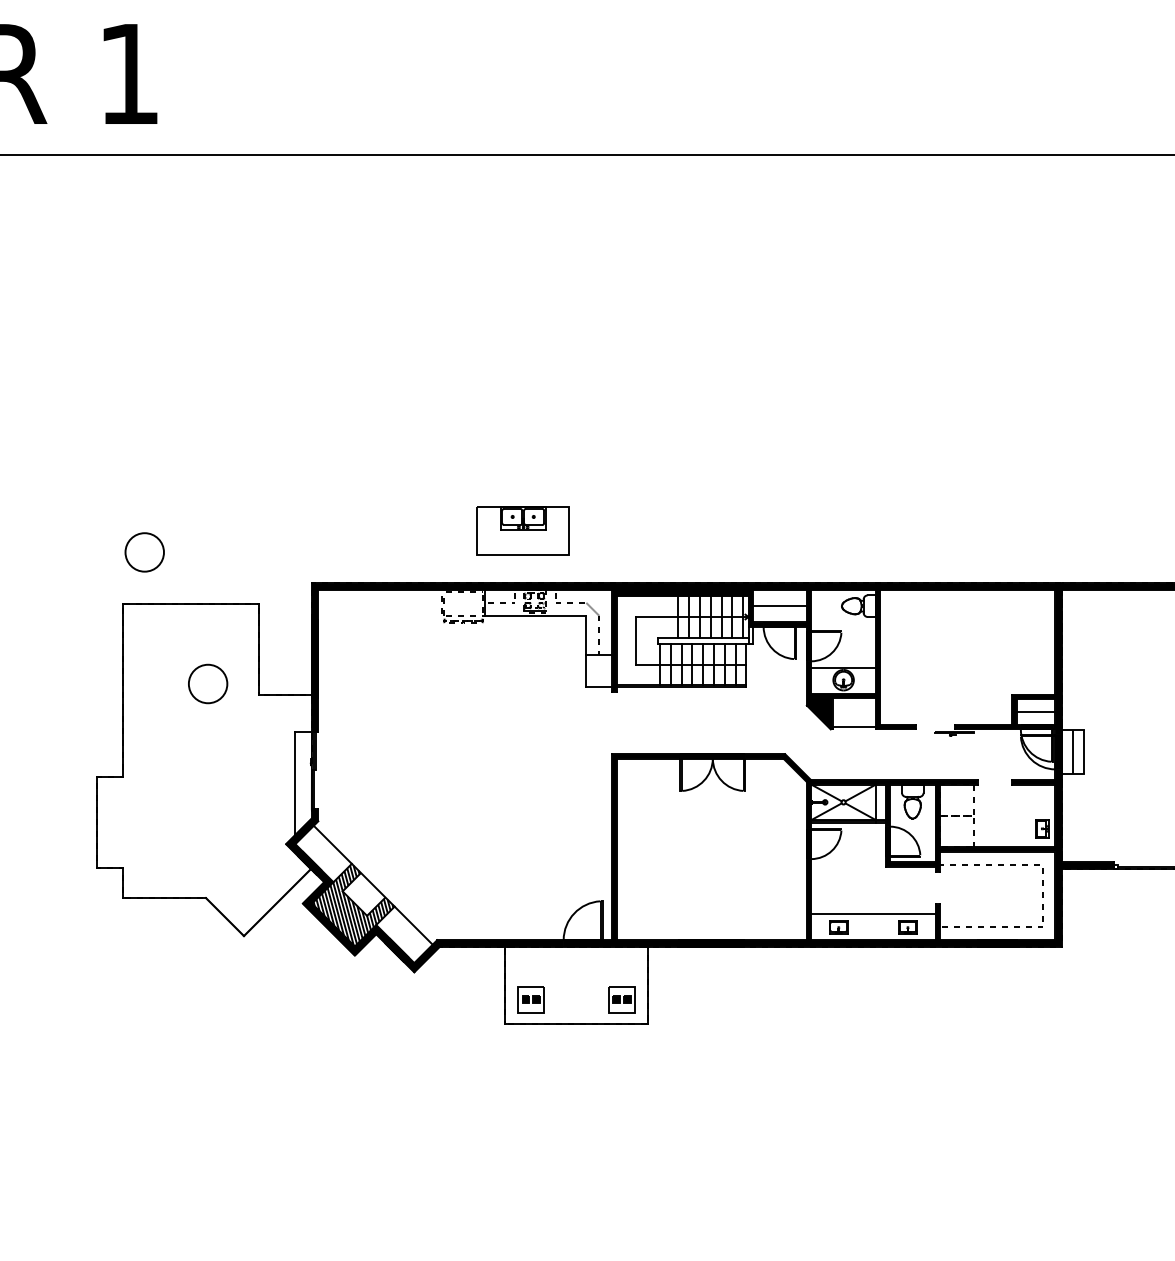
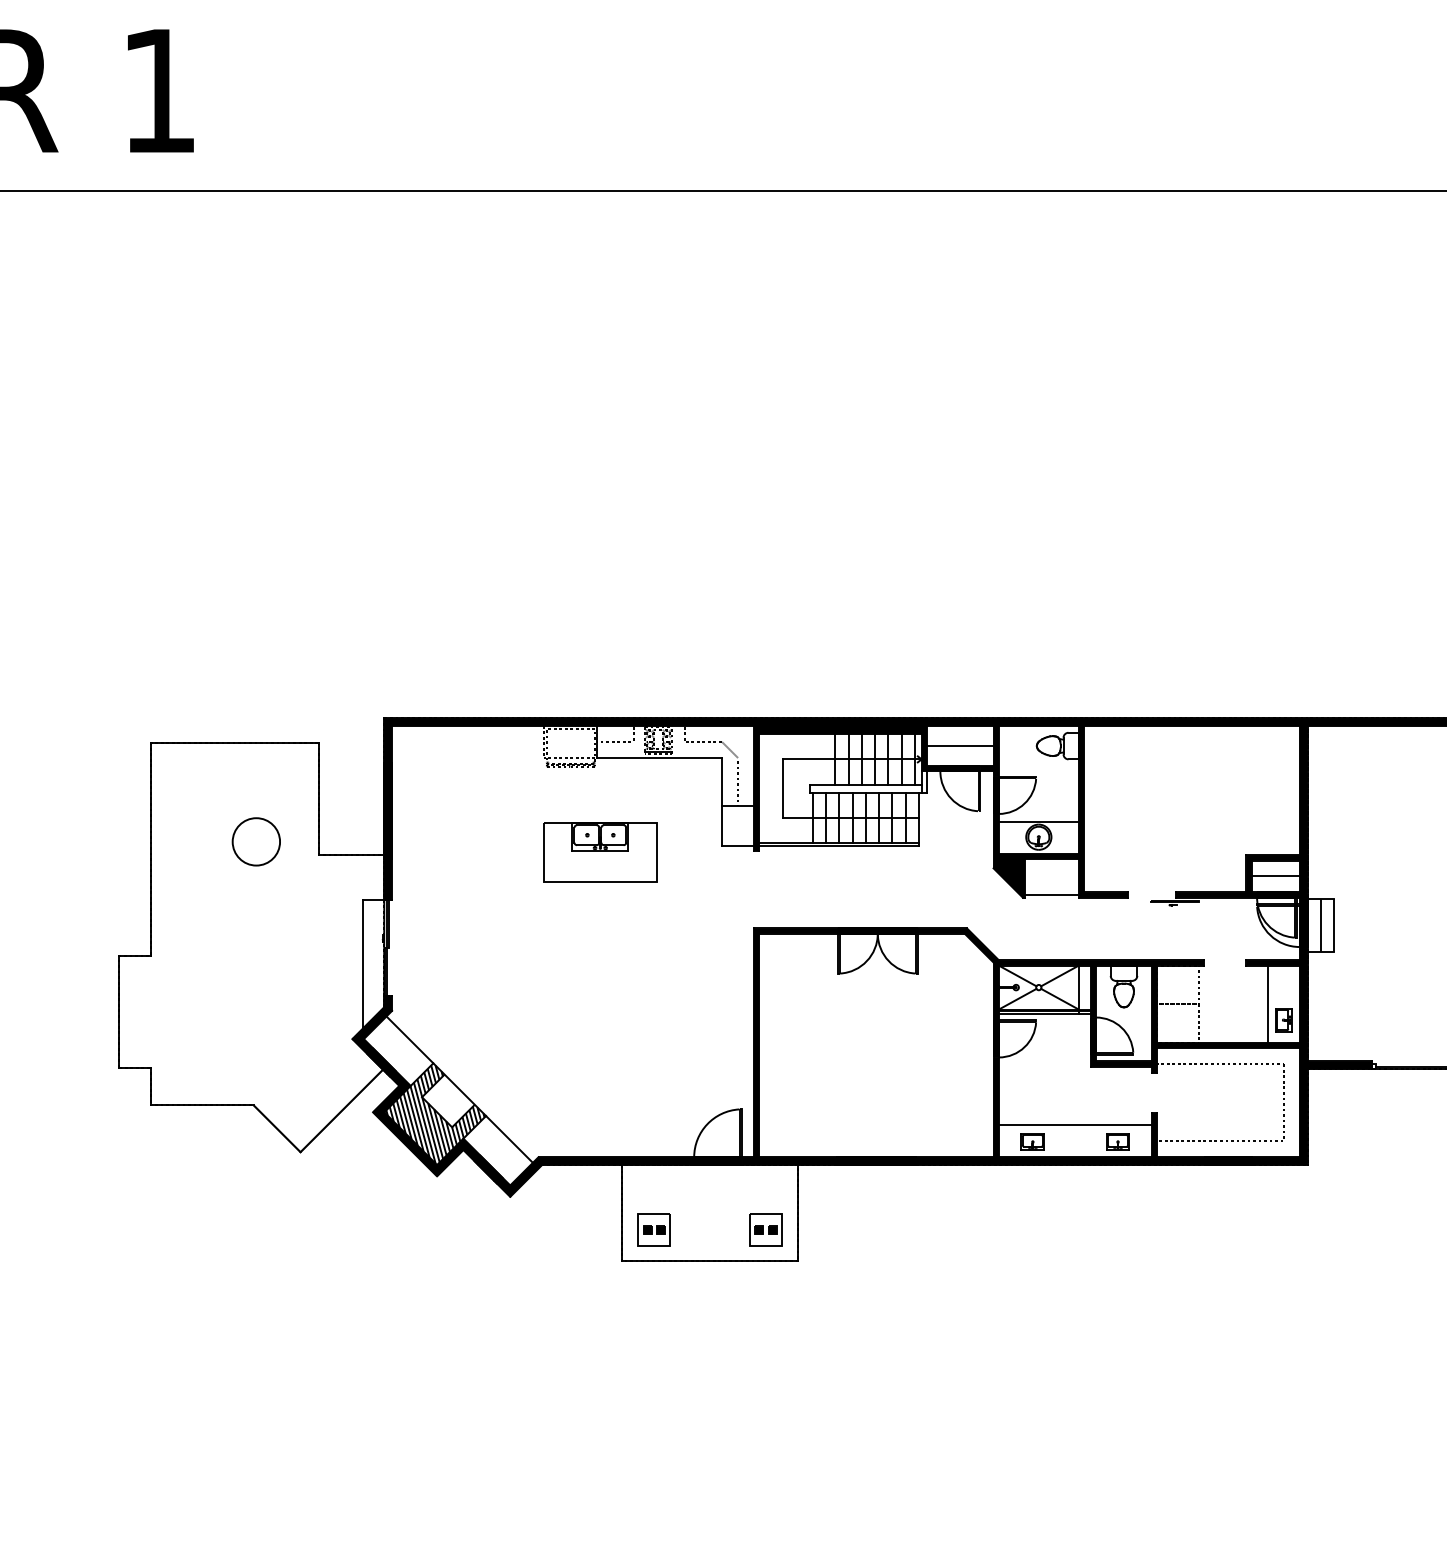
part: (523, 531) -> (600, 852), moved
circle: (144, 552) -> (177, 679), removed
line: (1029, 815) -> (1267, 1003), added

